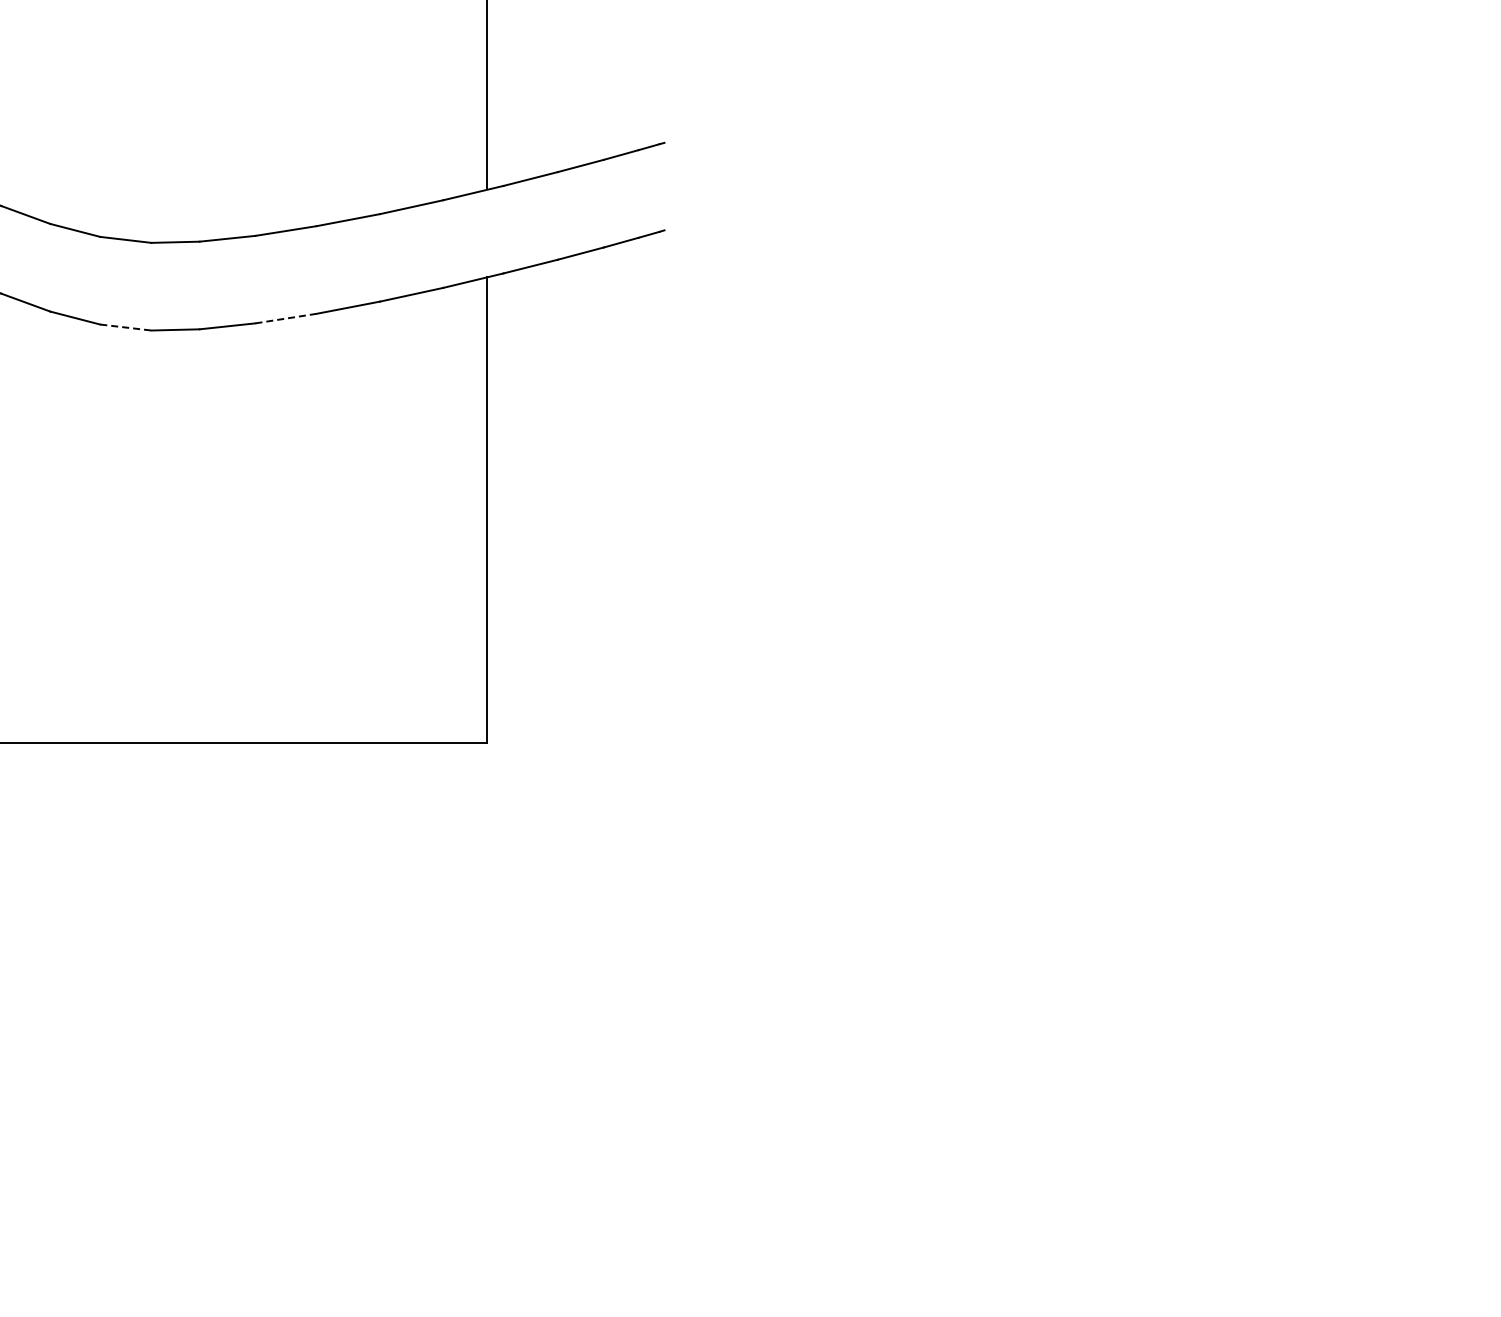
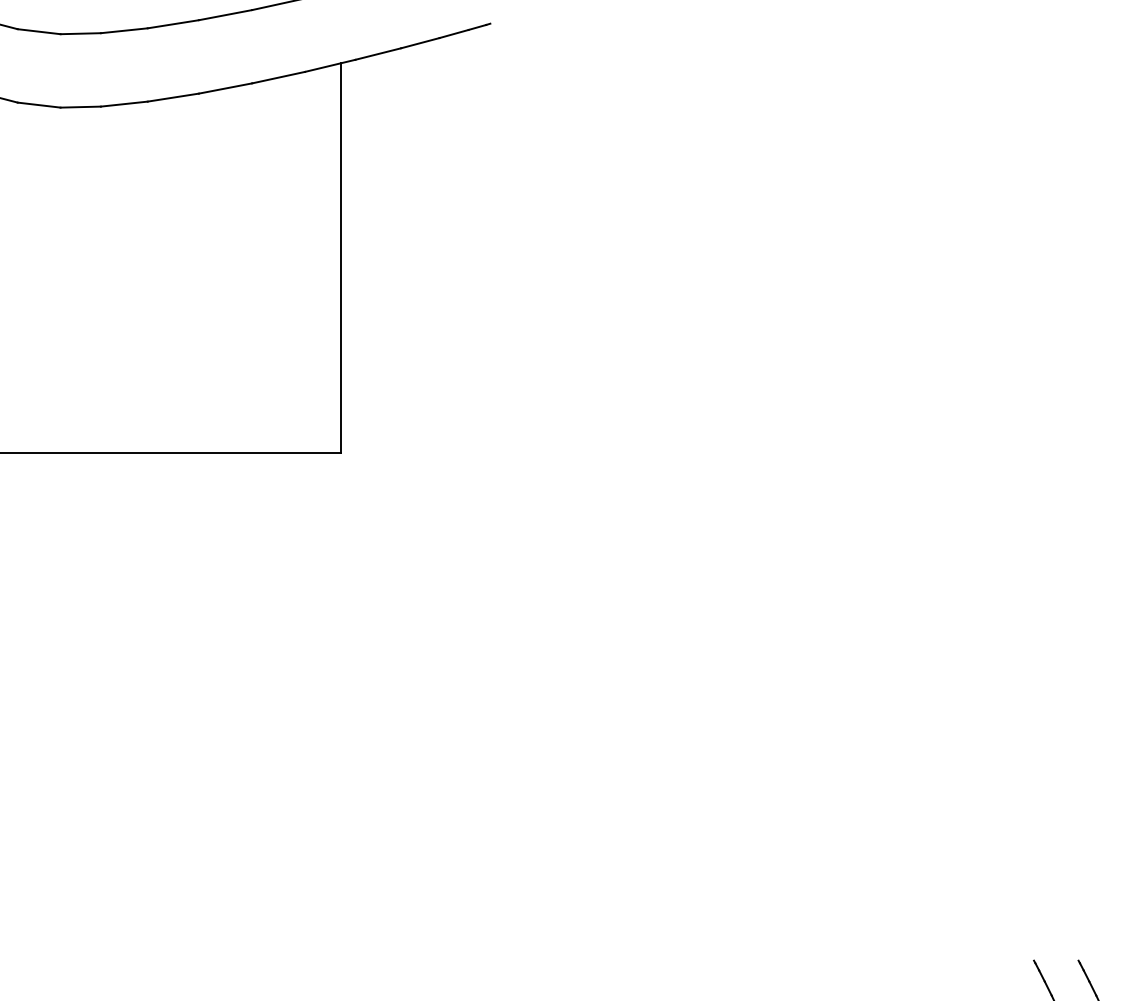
line: (286, 318) -> (173, 97), dashed -> solid
line: (125, 327) -> (38, 105), dashed -> solid

